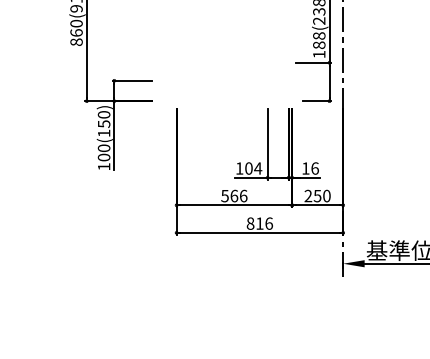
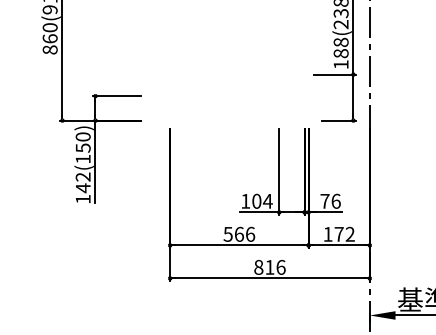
text: (103, 152) -> (82, 182), 100(150) -> 142(150)
text: (305, 168) -> (324, 201), 16 -> 76
text: (317, 195) -> (339, 233), 250 -> 172

